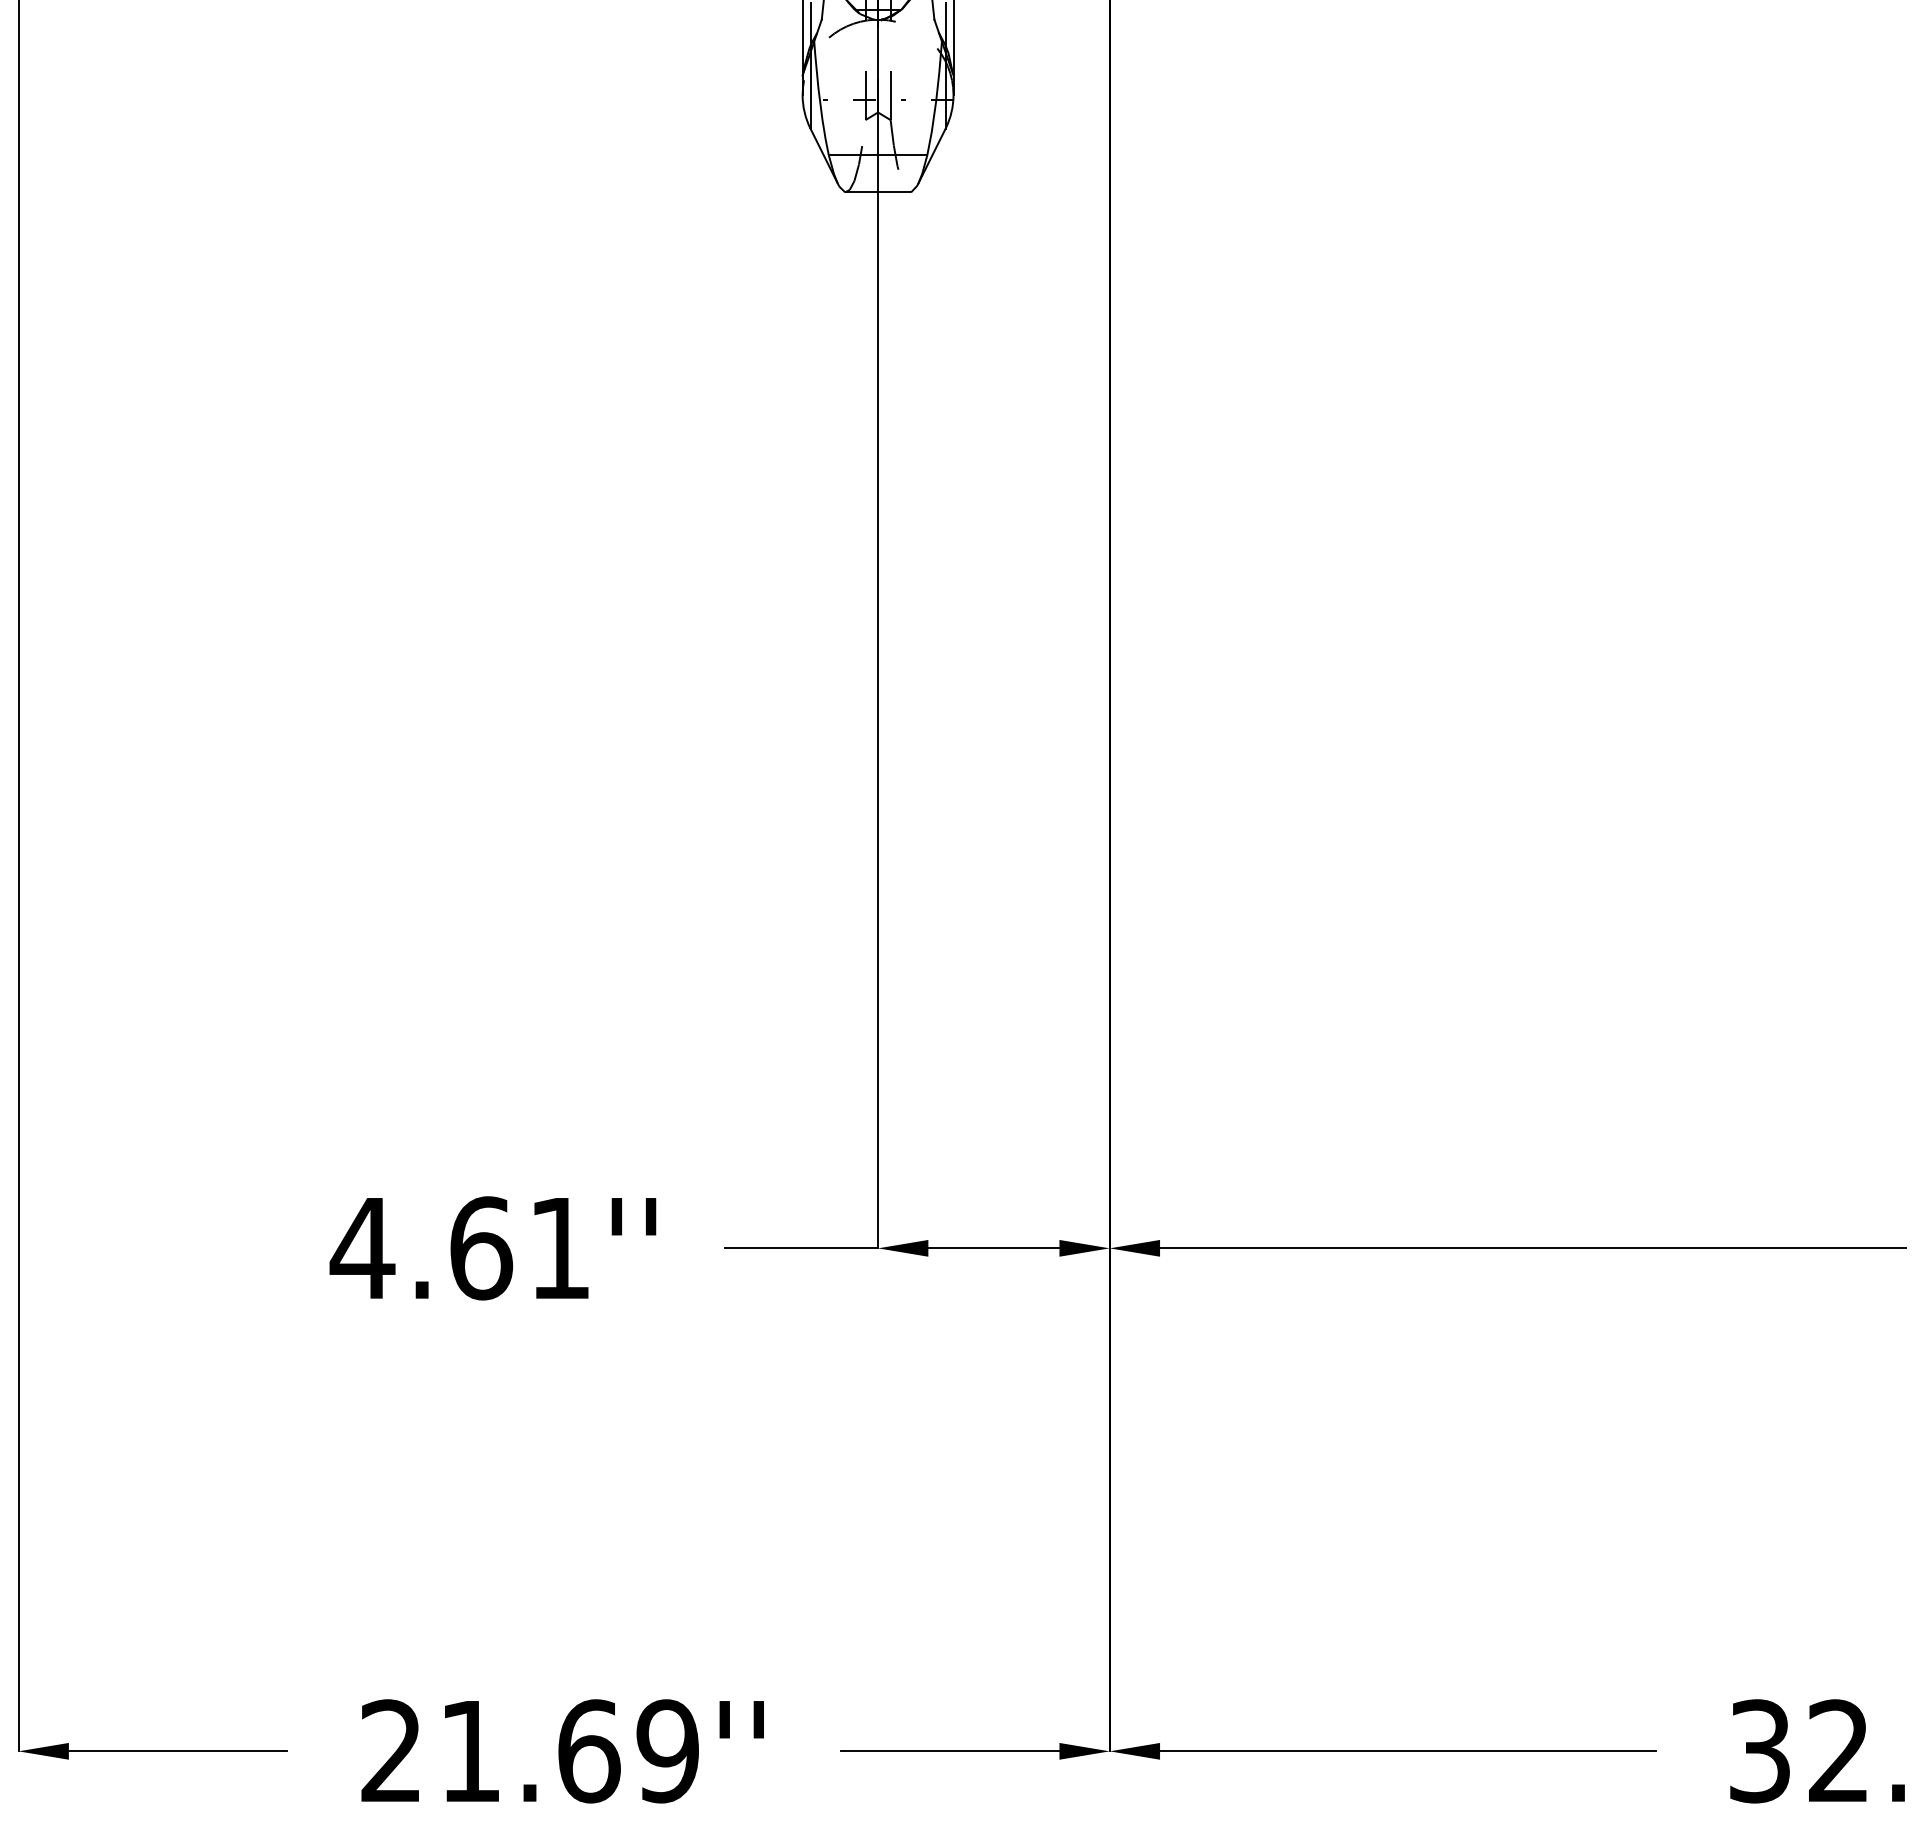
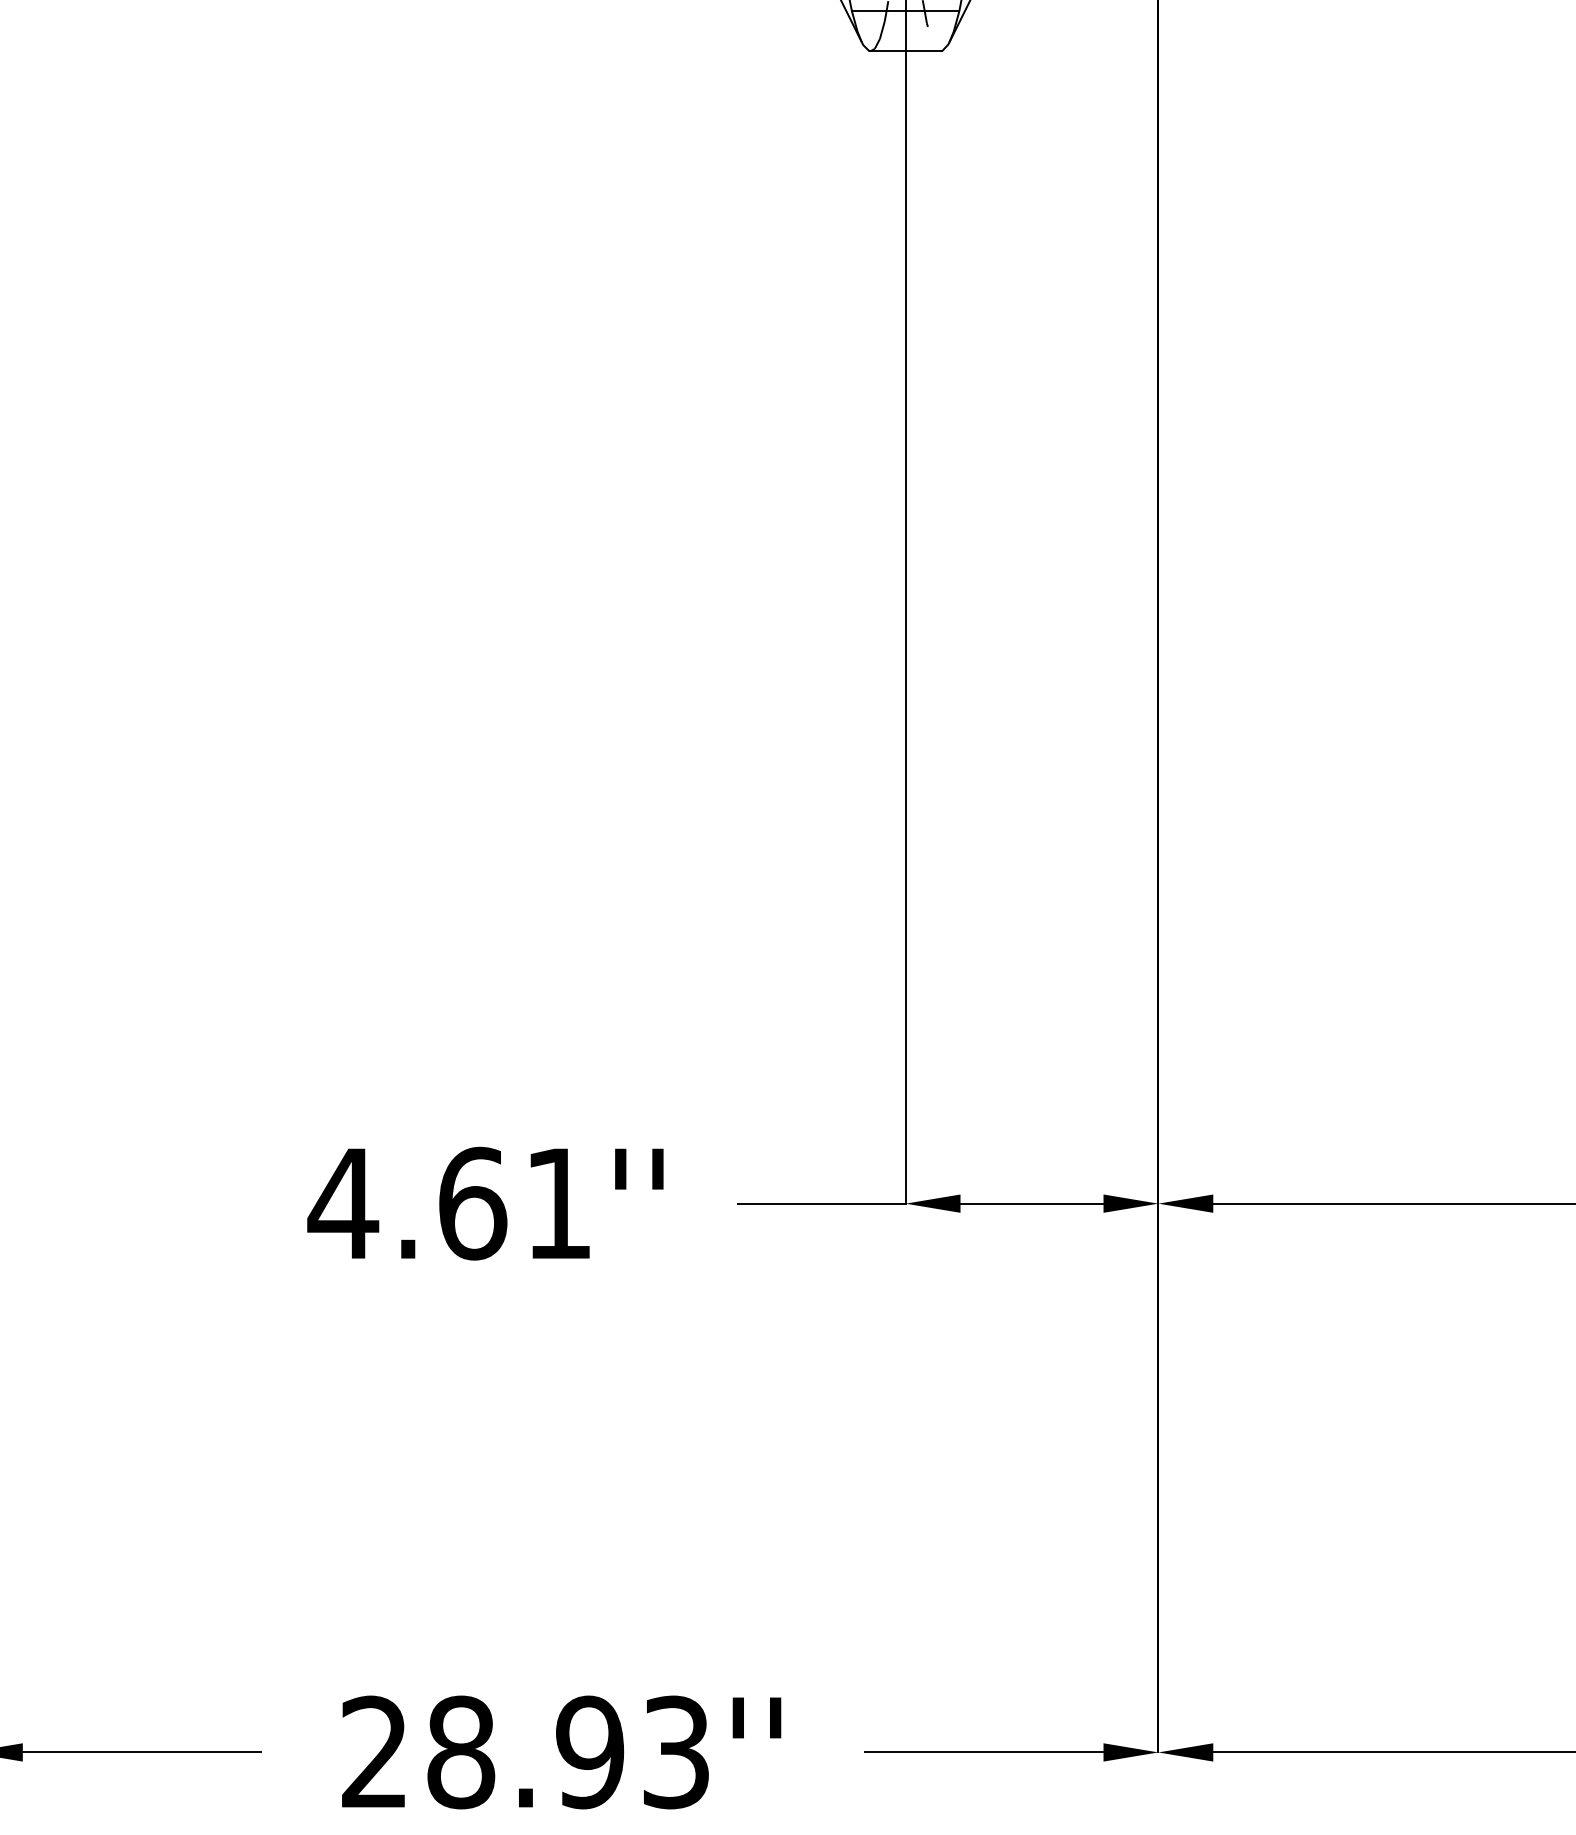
text: (568, 1751) -> (567, 1752), 21.69'' -> 28.93''

